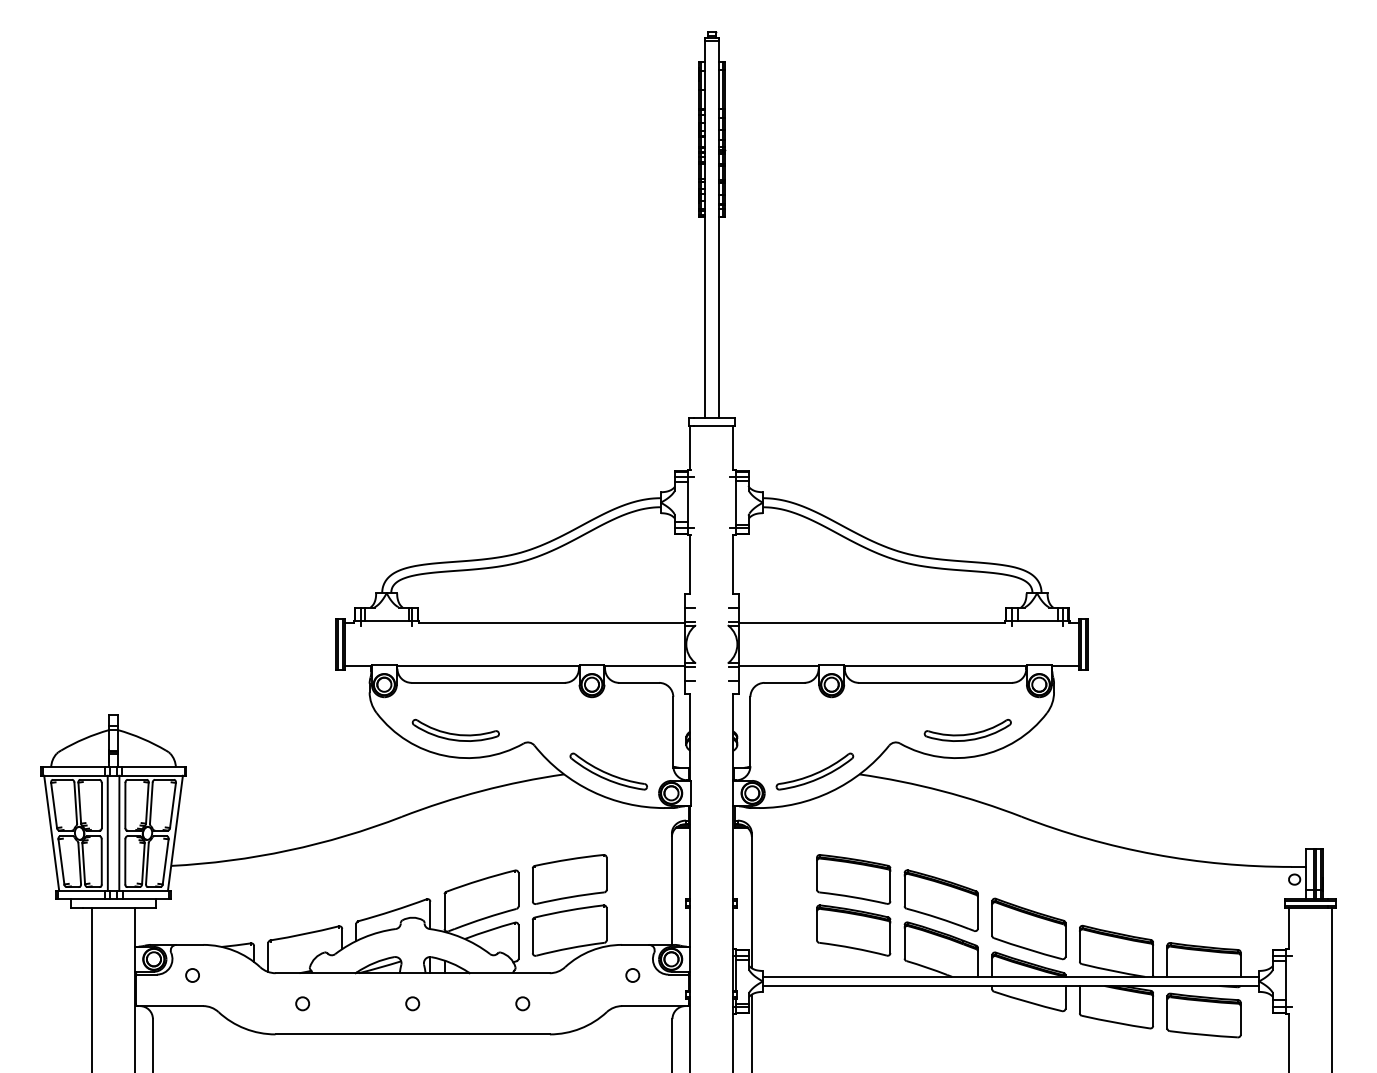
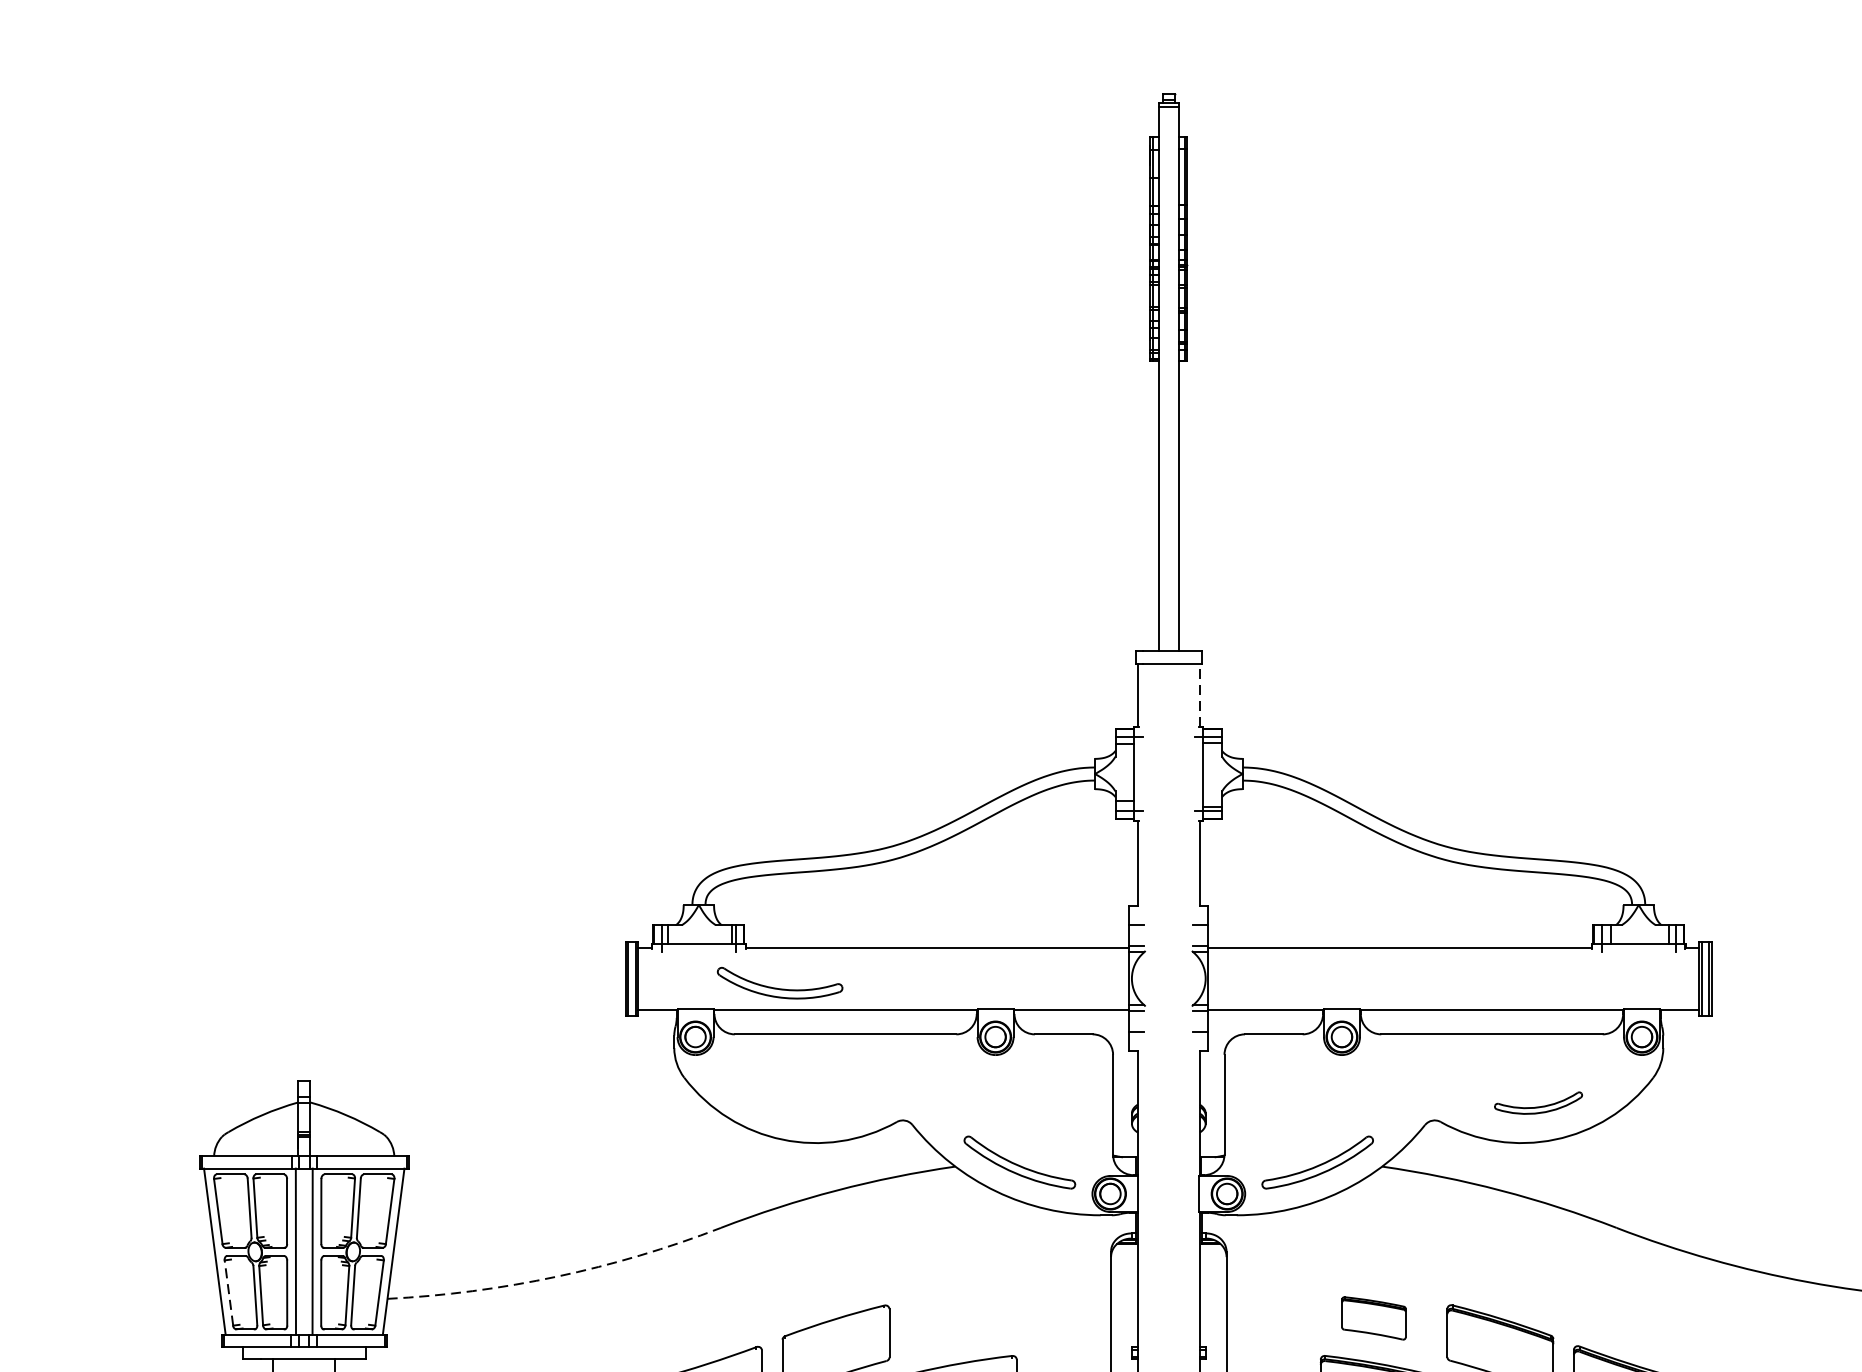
line: (733, 448) -> (1200, 695), solid -> dashed
part: (455, 729) -> (779, 981), moved
part: (967, 730) -> (1538, 1103), size x0.7
arc: (288, 850) -> (557, 1276), solid -> dashed
line: (61, 861) -> (229, 1292), solid -> dashed
part: (569, 879) -> (963, 1318), removed
part: (853, 879) -> (1373, 1318), size x0.6

